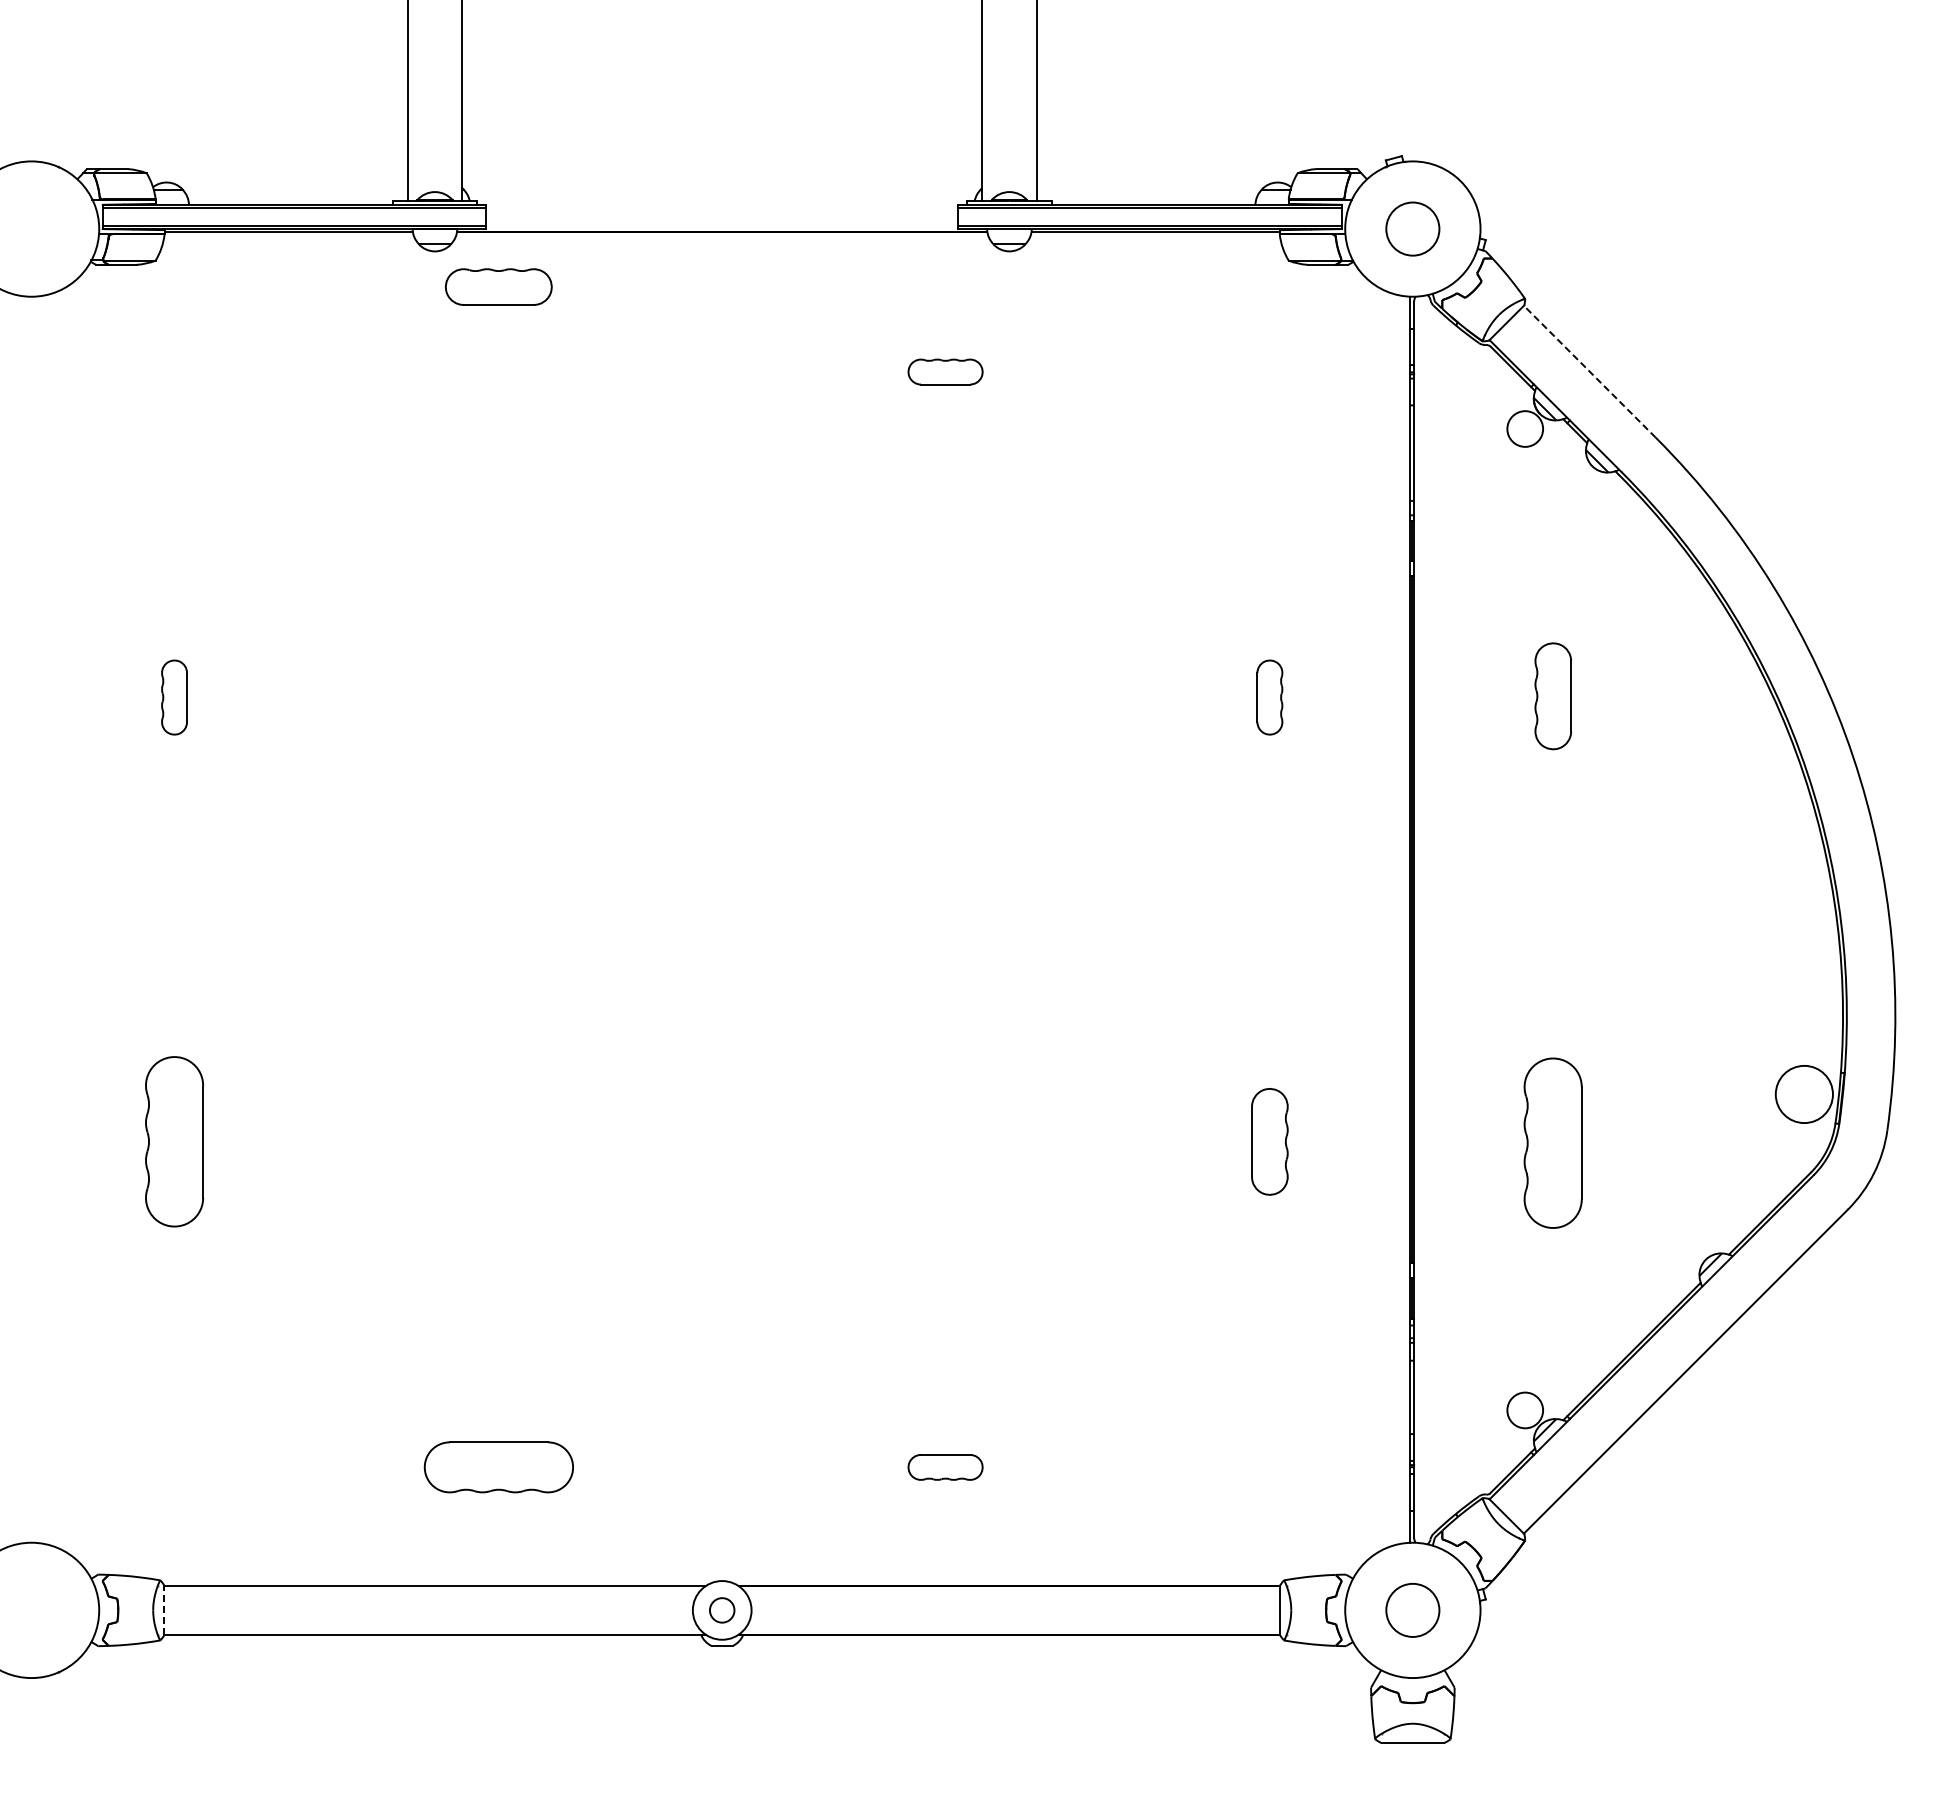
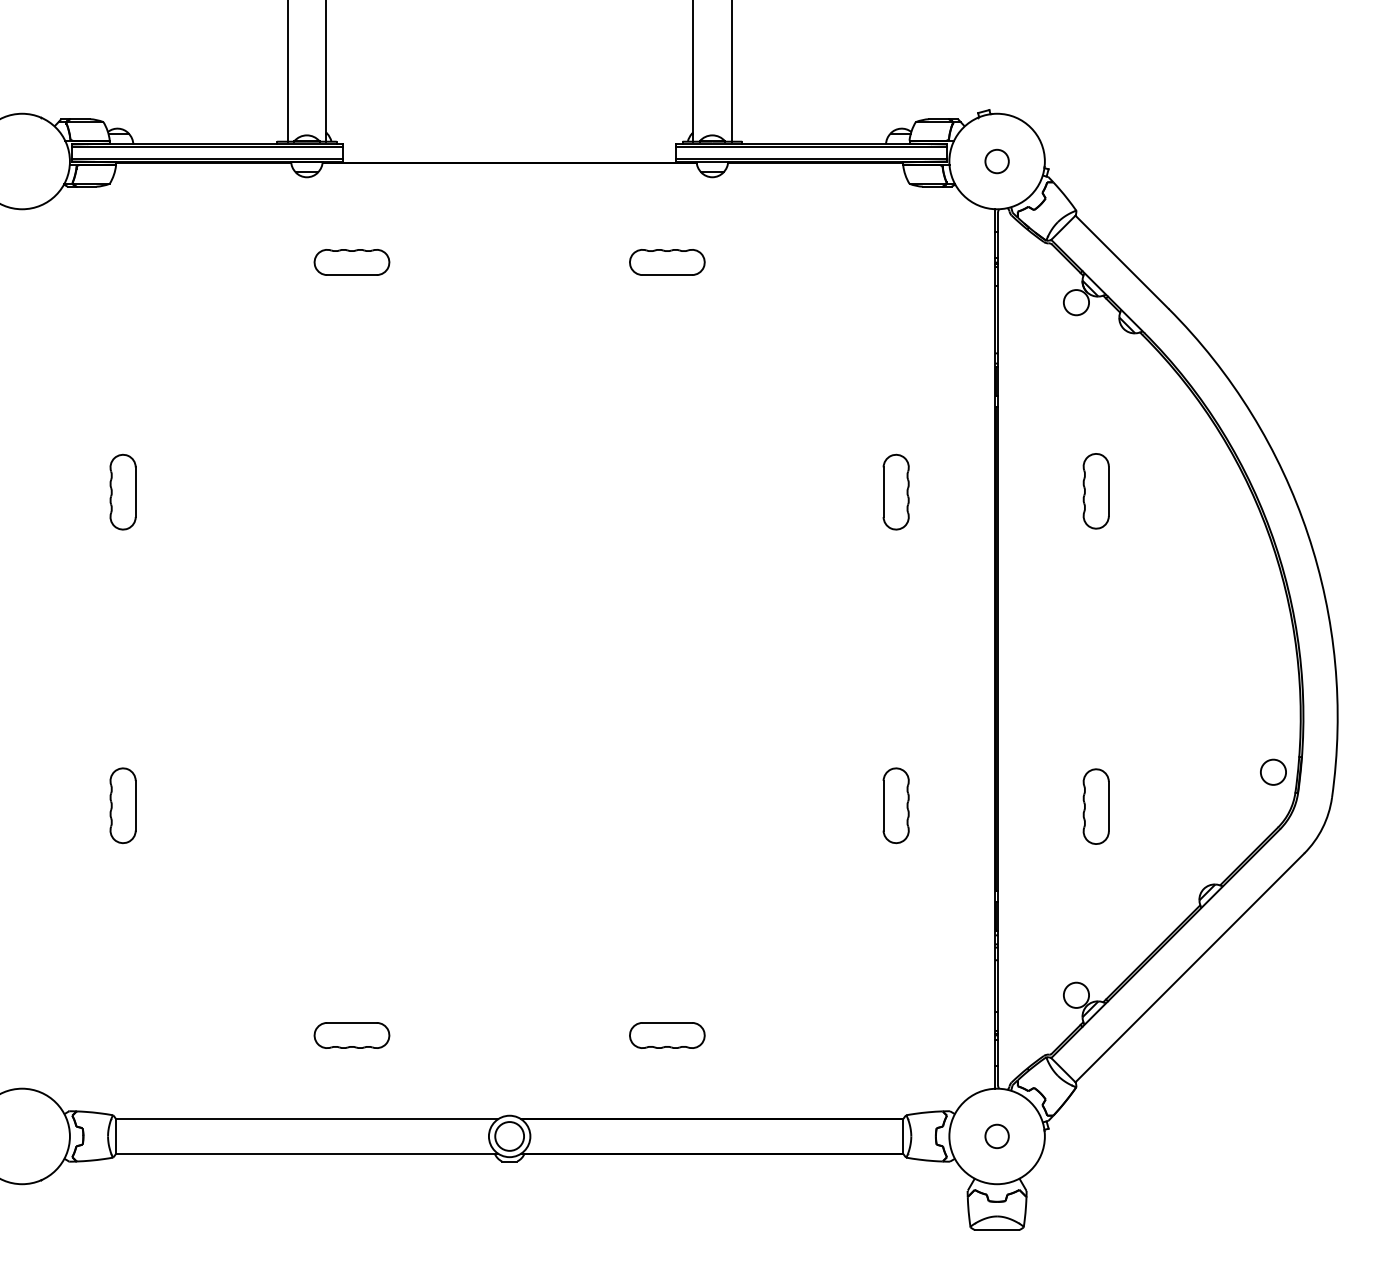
circle: (1412, 228) -> (996, 161), size x0.62
part: (498, 286) -> (351, 262), moved
part: (945, 371) -> (667, 262), size x1.43
line: (1589, 371) -> (1121, 262), dashed -> solid
part: (174, 697) -> (123, 492), size x1.43
part: (1269, 697) -> (895, 492), size x1.43
circle: (1804, 1094) -> (1273, 772), size x0.62
part: (174, 1141) -> (123, 805), size x0.62
part: (1553, 1142) -> (1096, 806), size x0.62
part: (498, 1467) -> (351, 1035), size x0.71
part: (945, 1467) -> (667, 1035), size x1.43
circle: (721, 1609) -> (509, 1135), size x1.67
line: (164, 1610) -> (116, 1136), dashed -> solid
circle: (1412, 1610) -> (996, 1136), size x0.62

